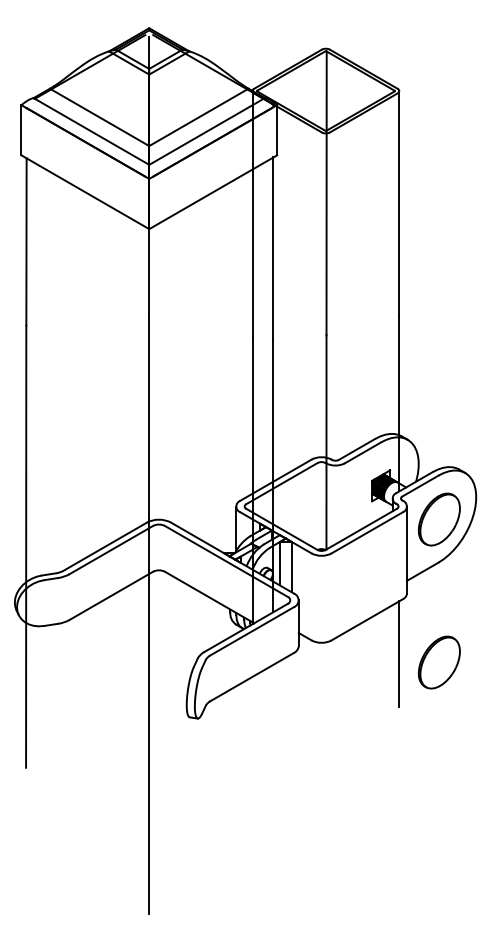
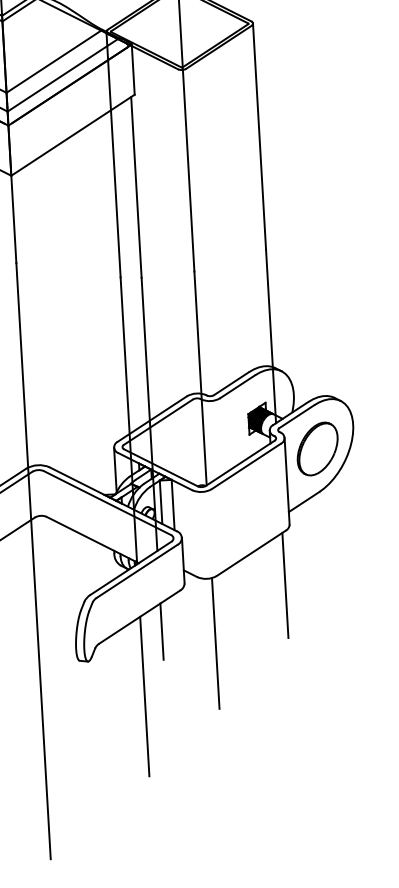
part: (438, 662) -> (325, 591), removed
line: (273, 692) -> (162, 631), added
line: (326, 707) -> (215, 643), added
line: (252, 756) -> (144, 696), added

